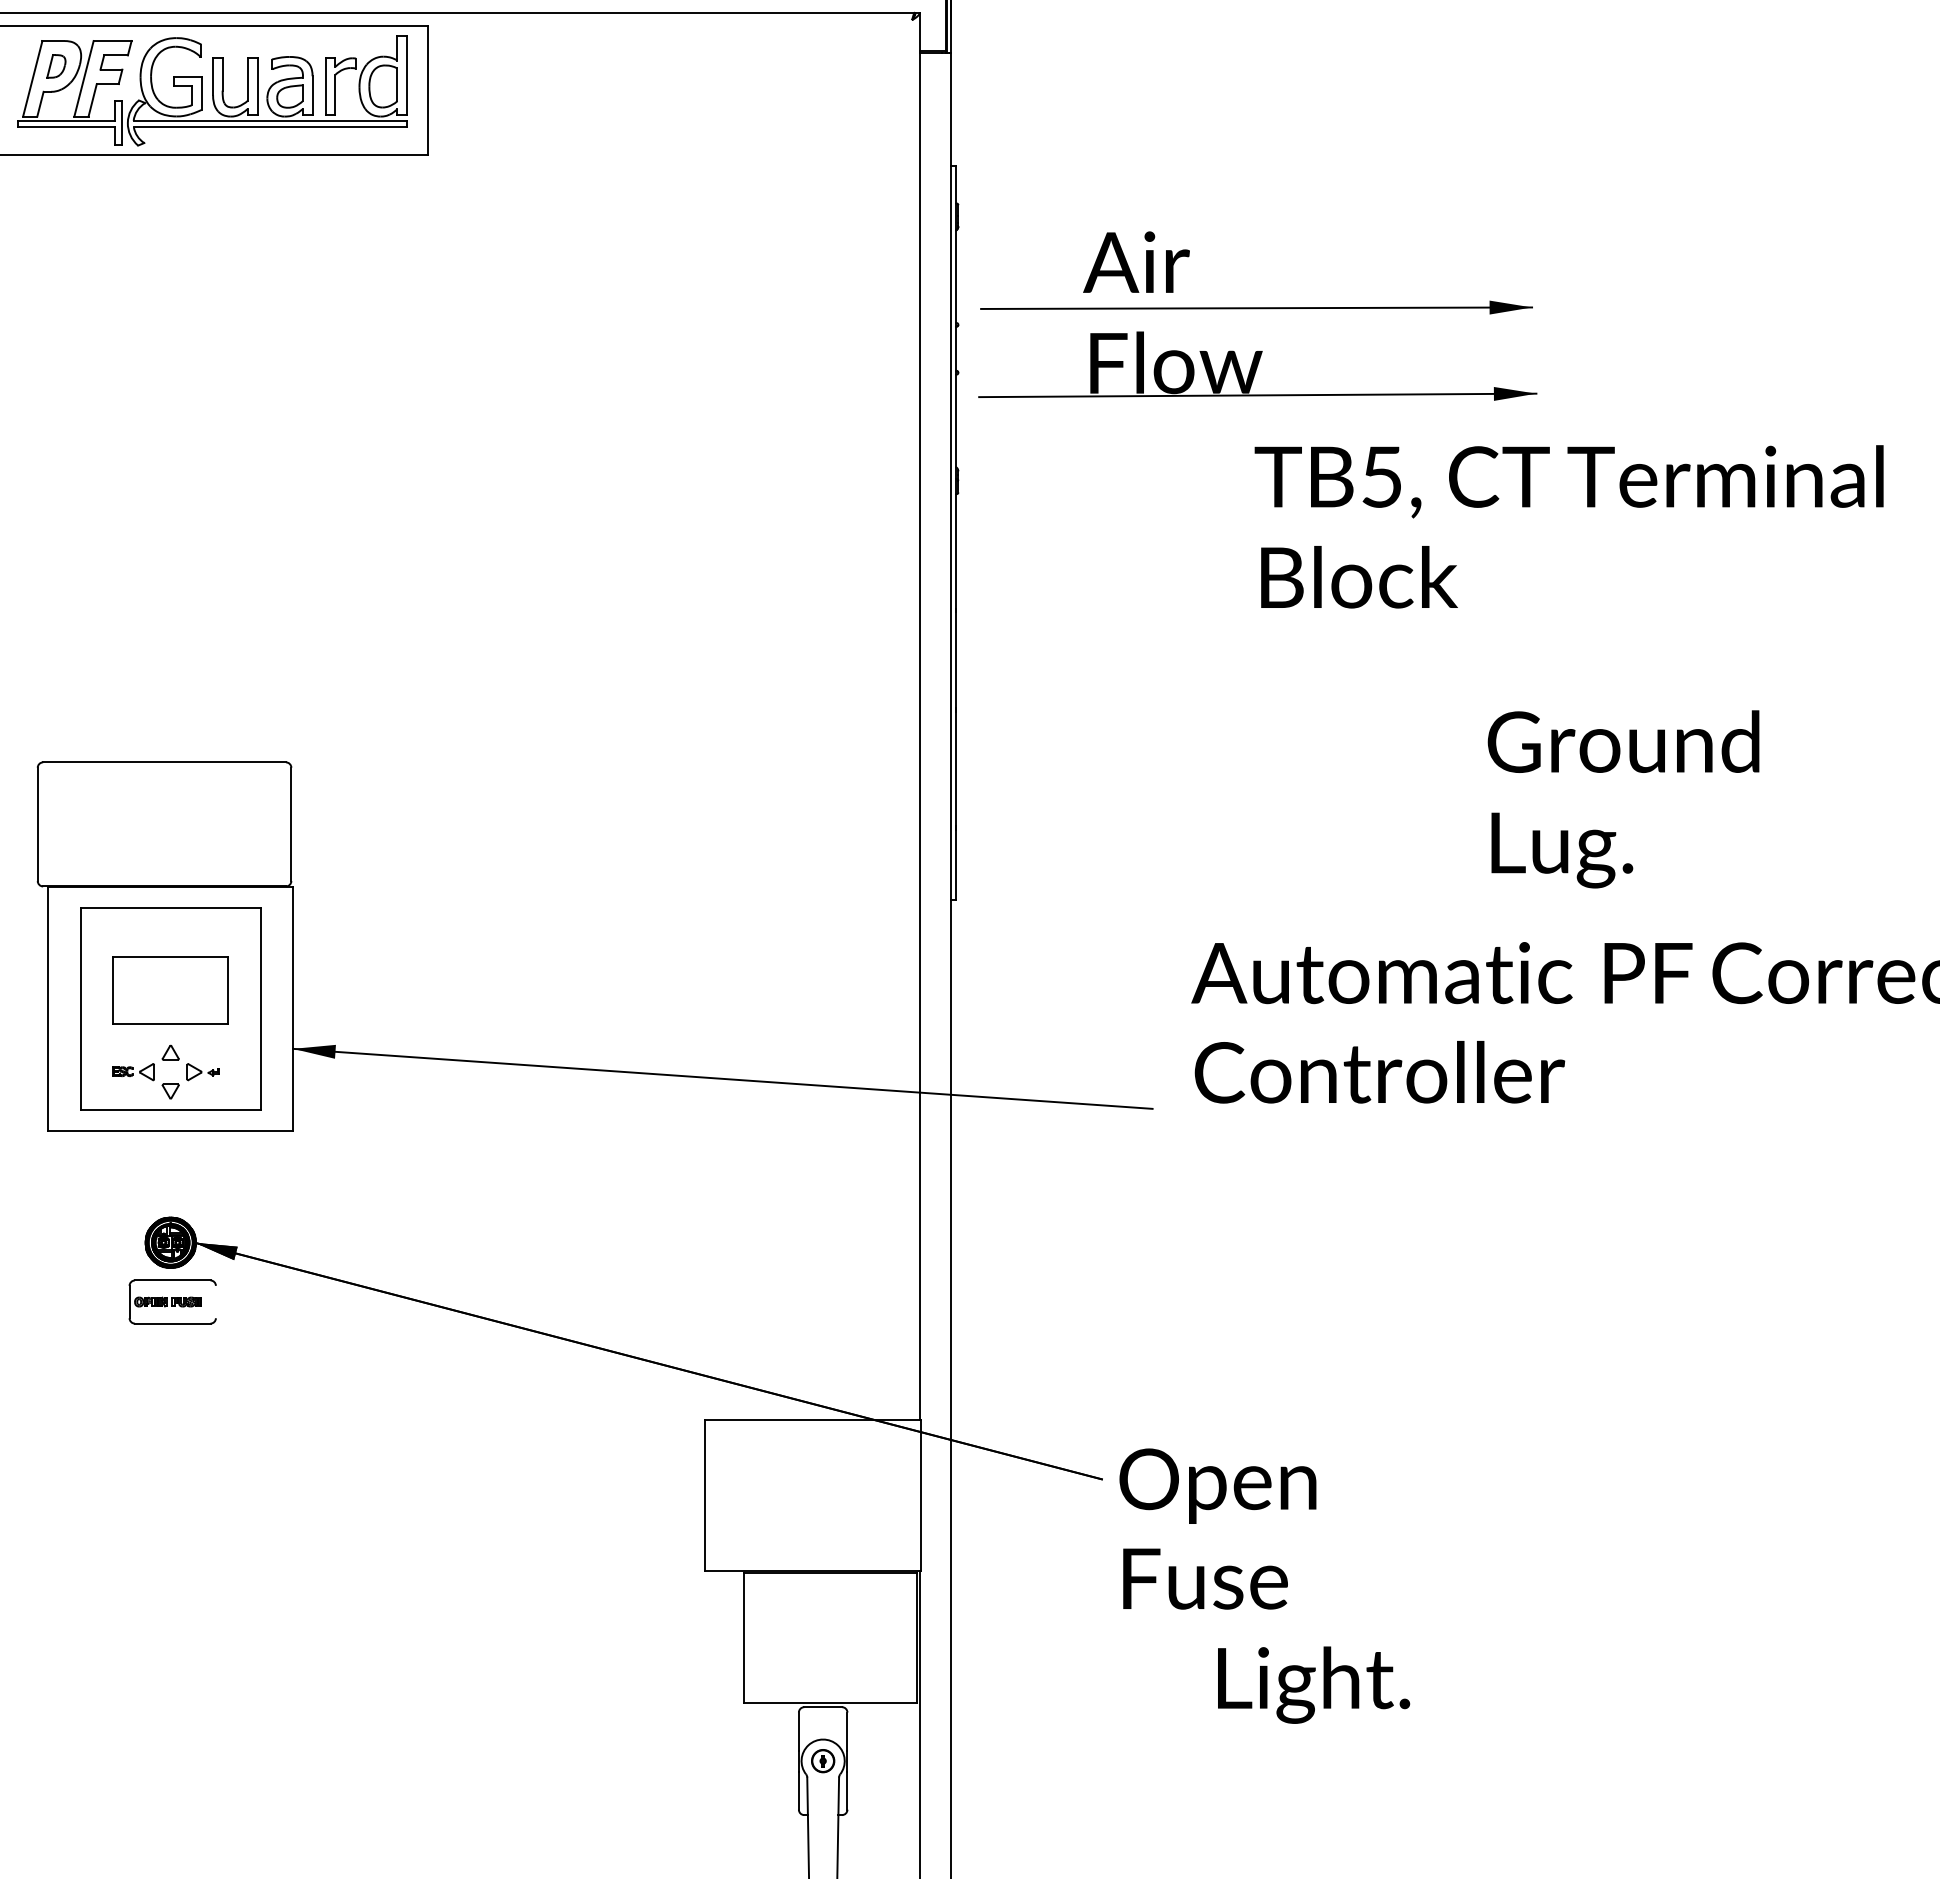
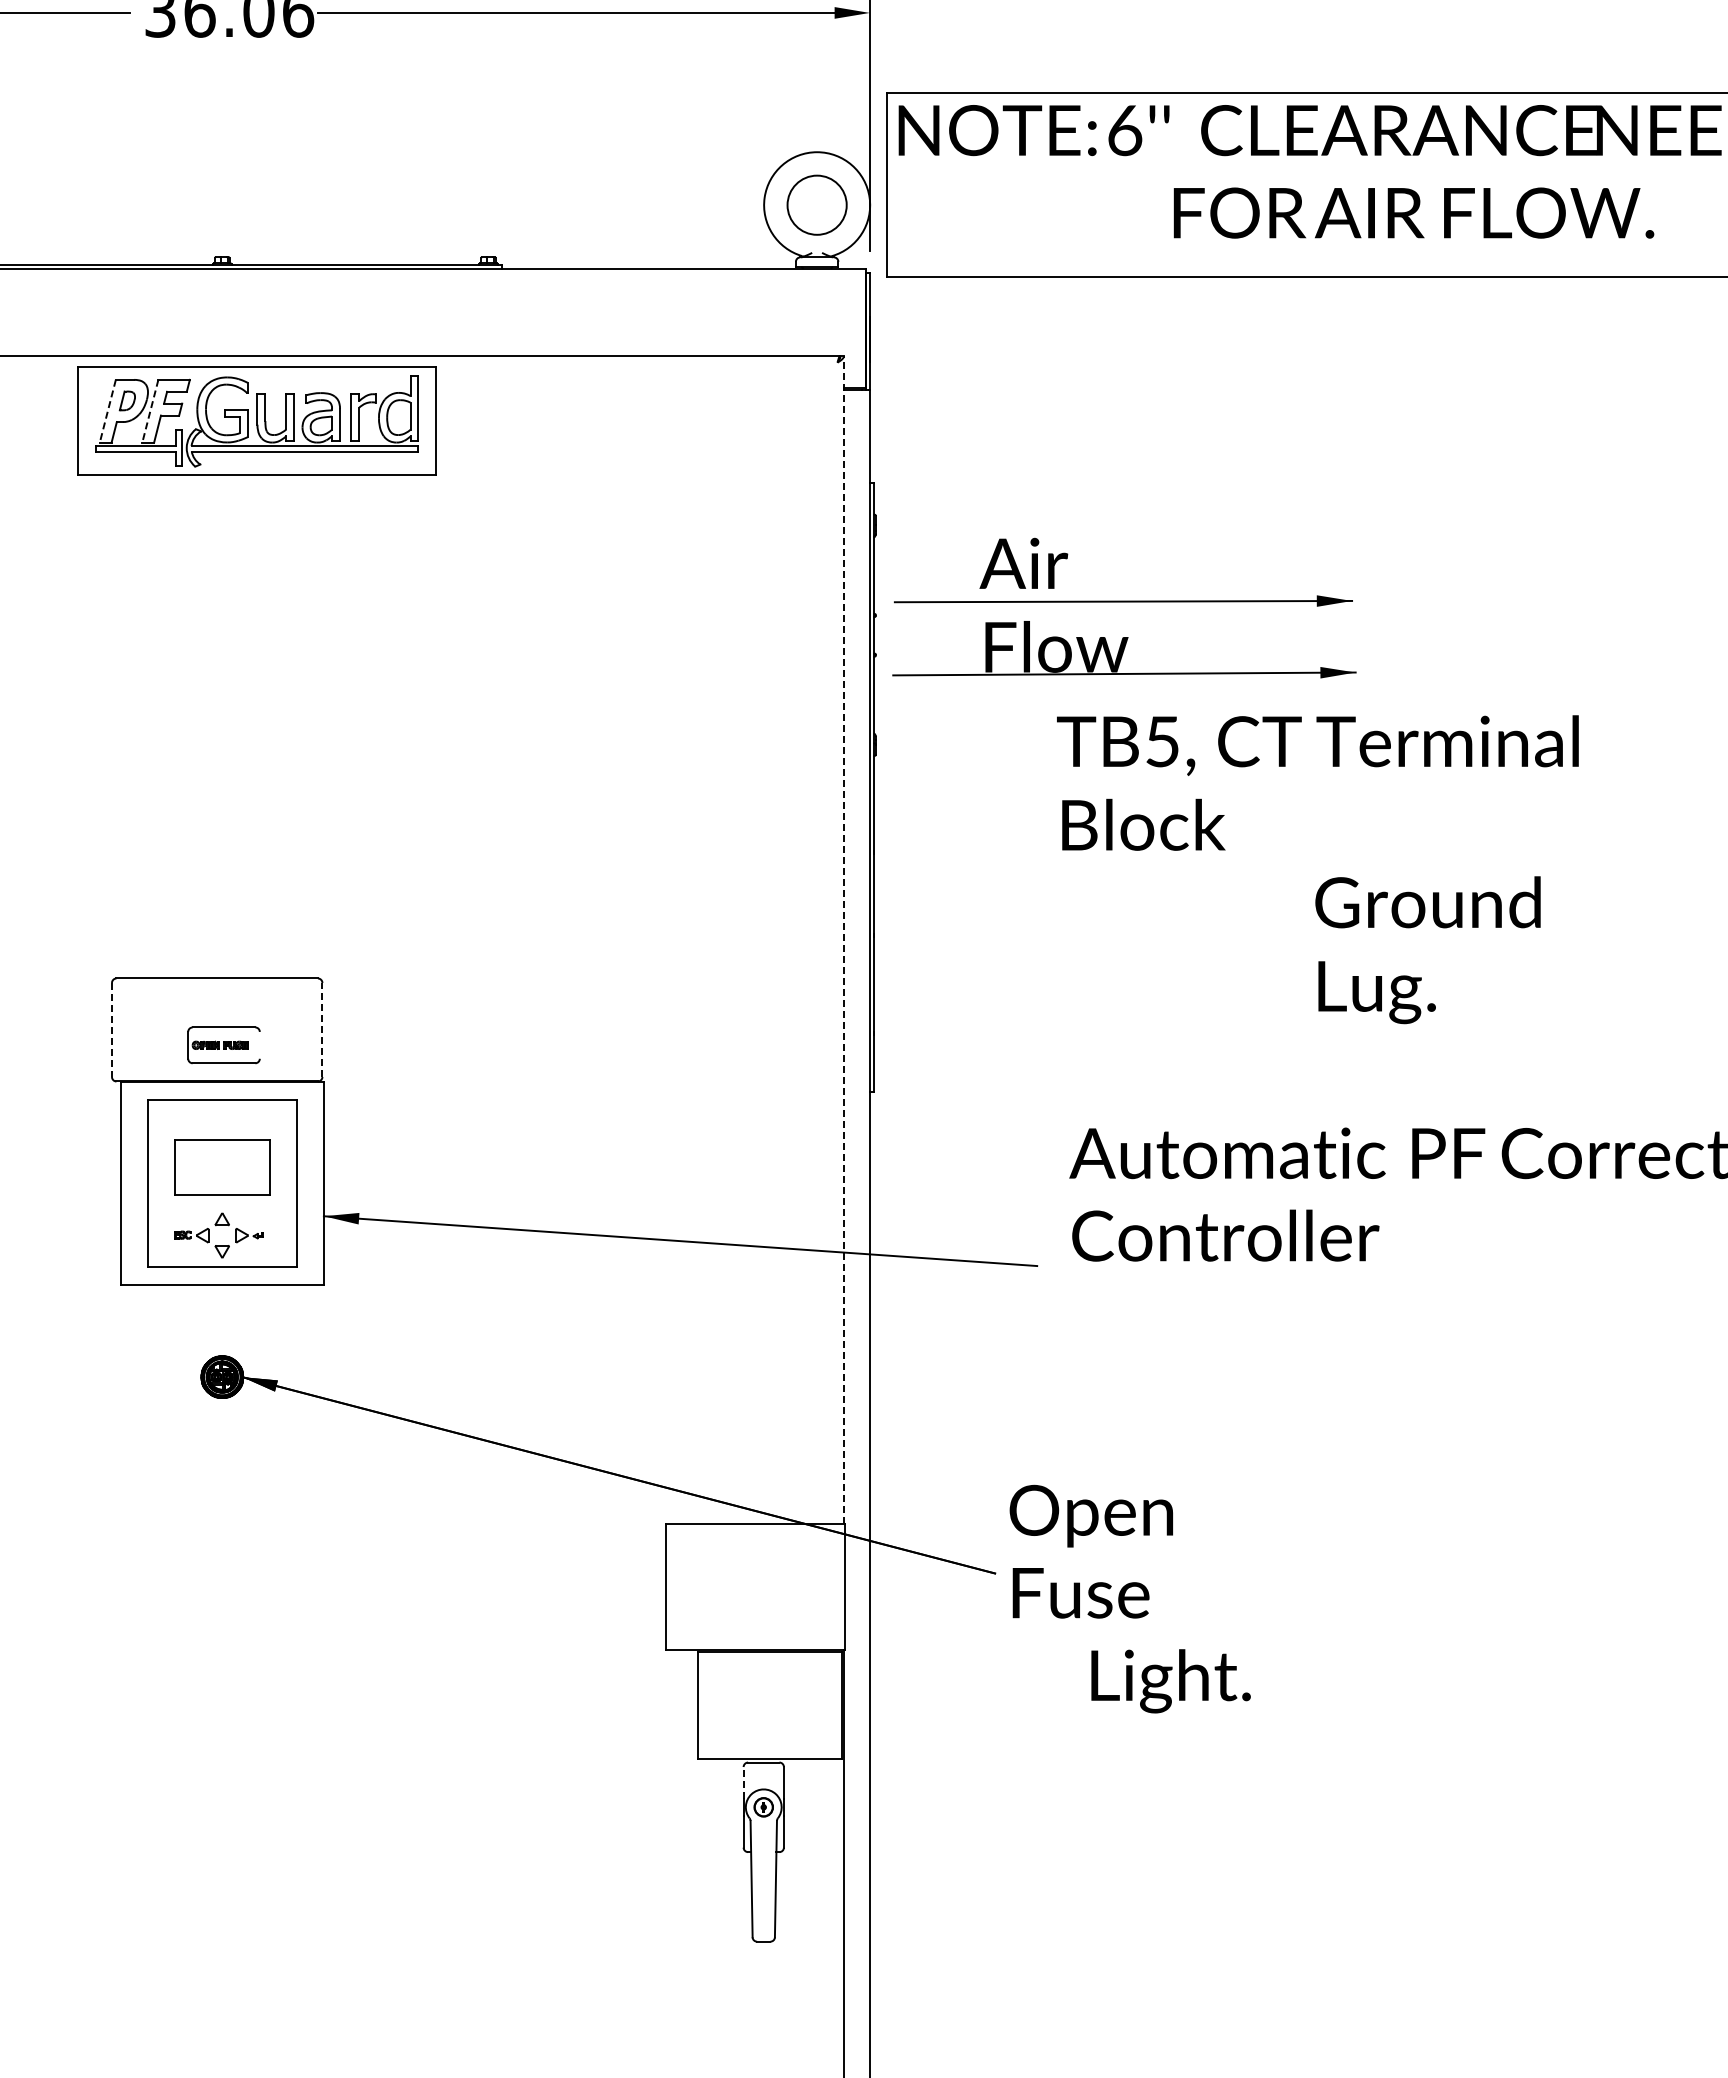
line: (32, 79) -> (107, 411), solid -> dashed
line: (84, 79) -> (150, 411), solid -> dashed
text: (1568, 526) -> (1317, 782), moved
line: (919, 715) -> (843, 939), solid -> dashed
text: (1622, 799) -> (1427, 950), moved
line: (291, 823) -> (322, 1029), solid -> dashed
line: (37, 825) -> (111, 1030), solid -> dashed
part: (172, 1302) -> (223, 1045), moved
text: (1263, 1585) -> (1129, 1598), moved
line: (798, 1731) -> (743, 1782), solid -> dashed

